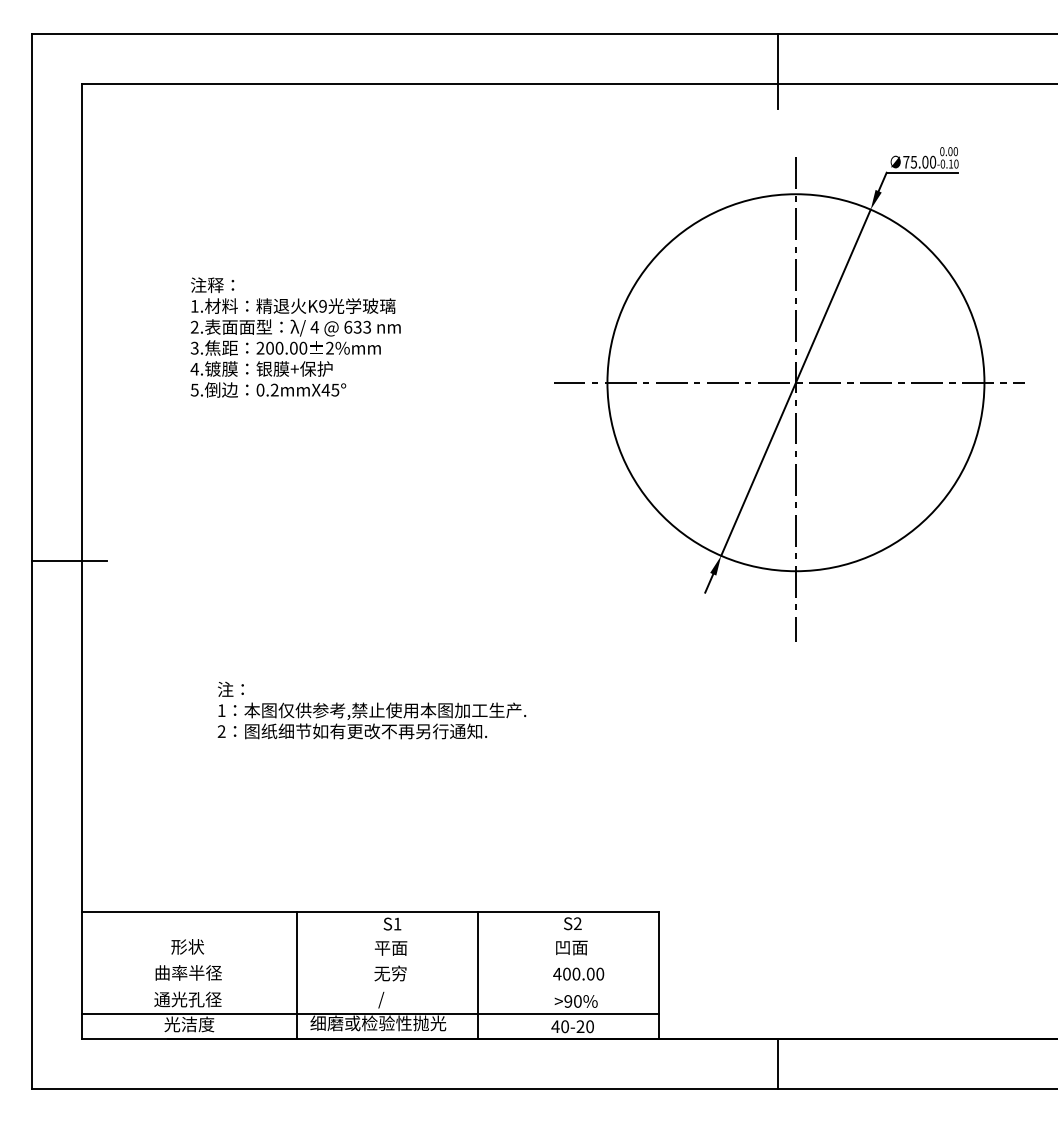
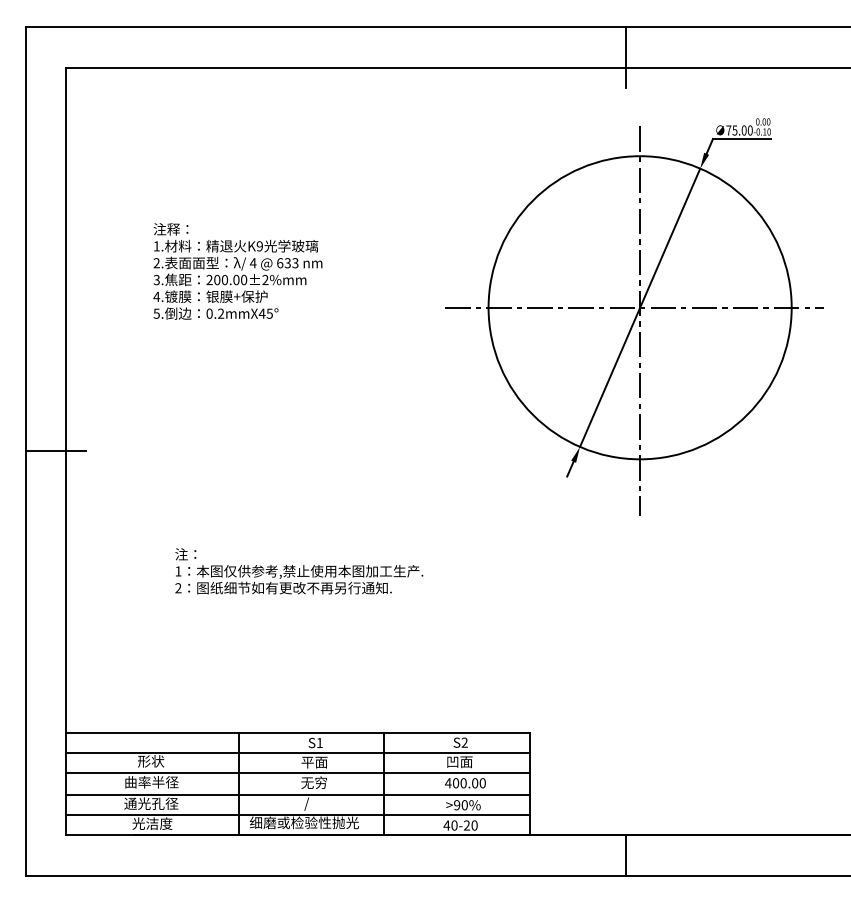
line: (370, 936) -> (298, 753), added
line: (370, 961) -> (298, 773), added
line: (370, 988) -> (298, 794), added

